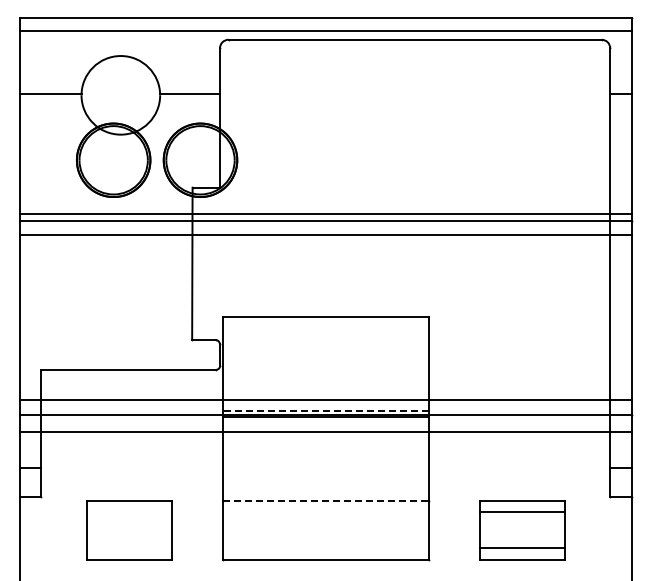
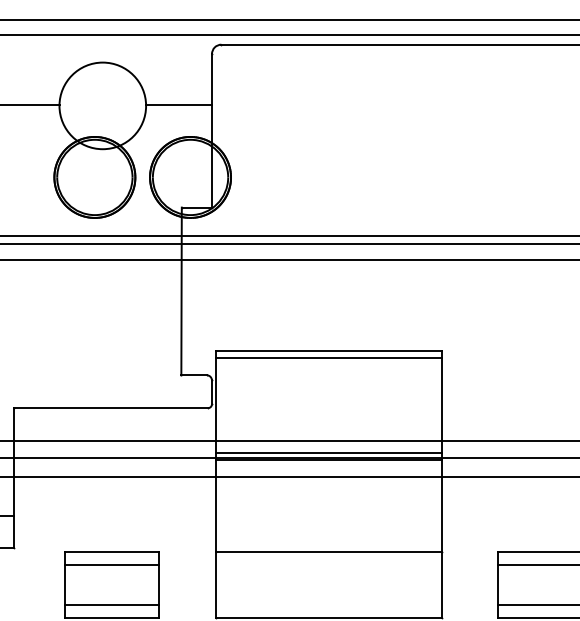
line: (325, 324) -> (328, 358), added
line: (326, 410) -> (329, 453), dashed -> solid
line: (326, 500) -> (329, 552), dashed -> solid
line: (129, 512) -> (112, 565), added
line: (129, 548) -> (112, 605), added

